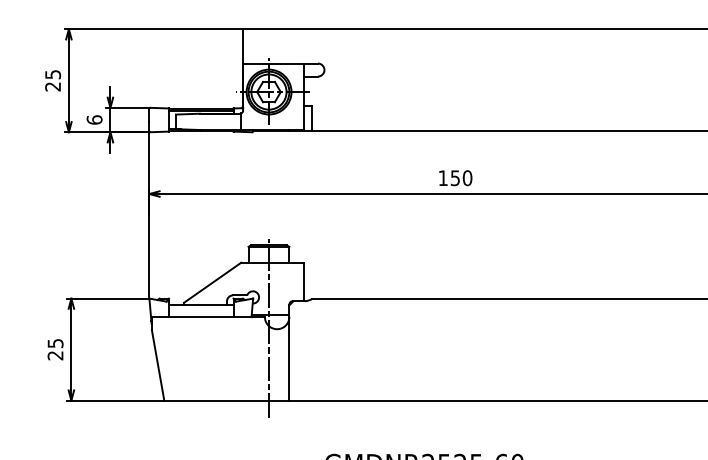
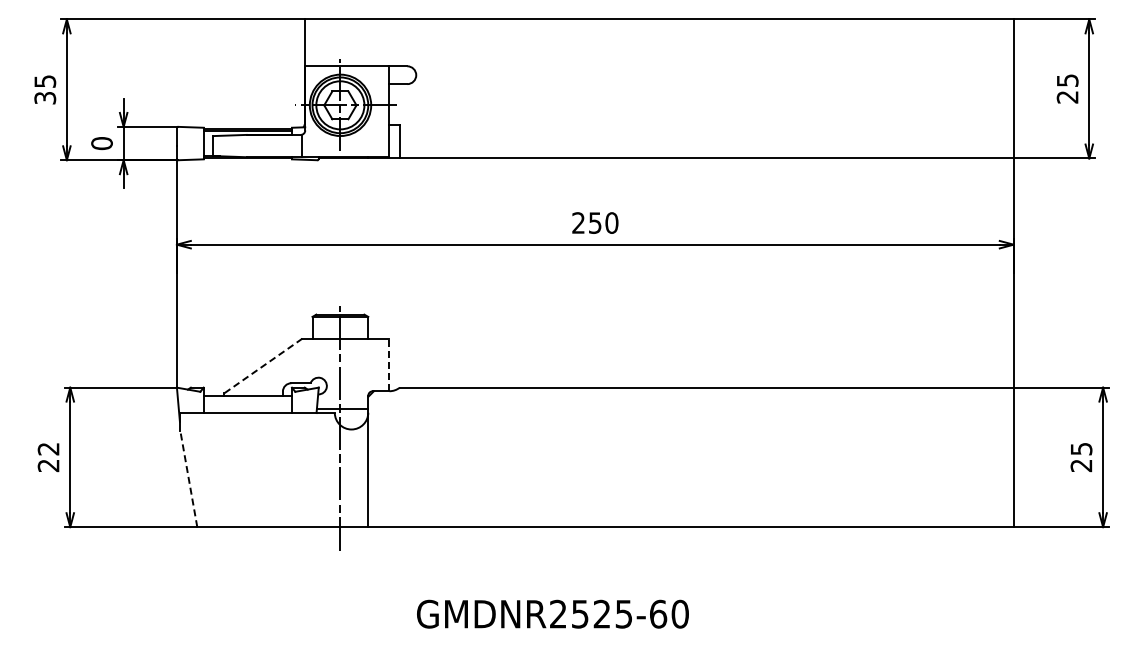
text: (53, 87) -> (45, 98), 25 -> 35
text: (94, 119) -> (101, 143), 6 -> 0
text: (443, 177) -> (578, 222), 150 -> 250
line: (304, 281) -> (388, 364), solid -> dashed
line: (212, 282) -> (263, 365), solid -> dashed
text: (55, 343) -> (48, 449), 25 -> 22
line: (157, 365) -> (188, 478), solid -> dashed

